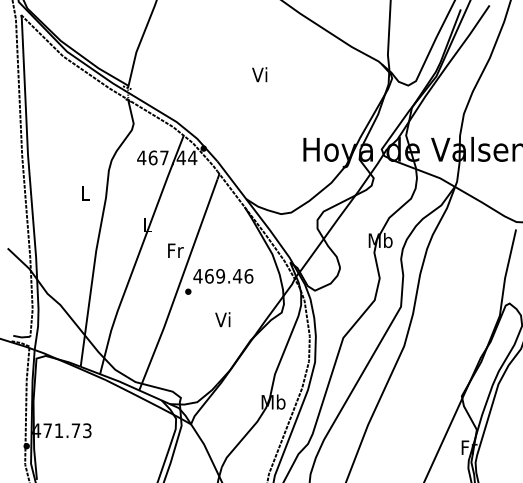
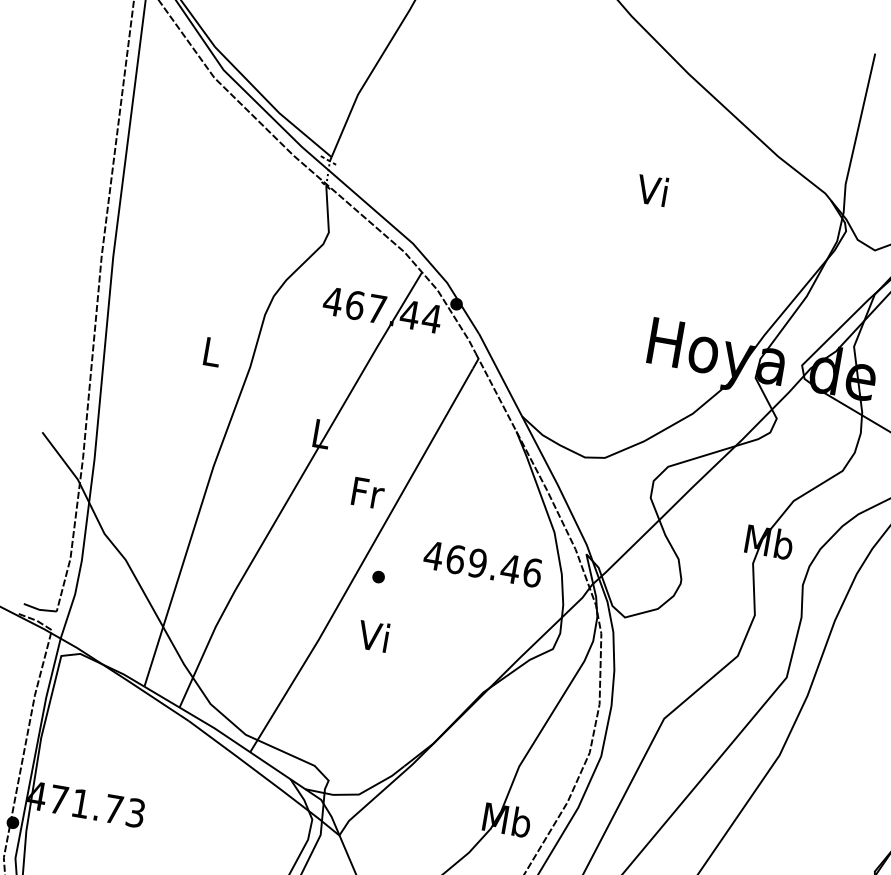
text: (259, 74) -> (651, 189), moved
text: (223, 276) -> (483, 564), moved
text: (222, 319) -> (372, 635), moved

